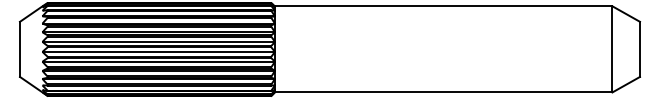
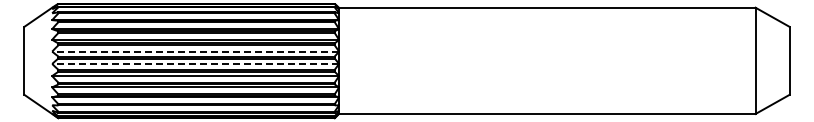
line: (158, 41) -> (195, 51), solid -> dashed
line: (158, 51) -> (195, 63), solid -> dashed

